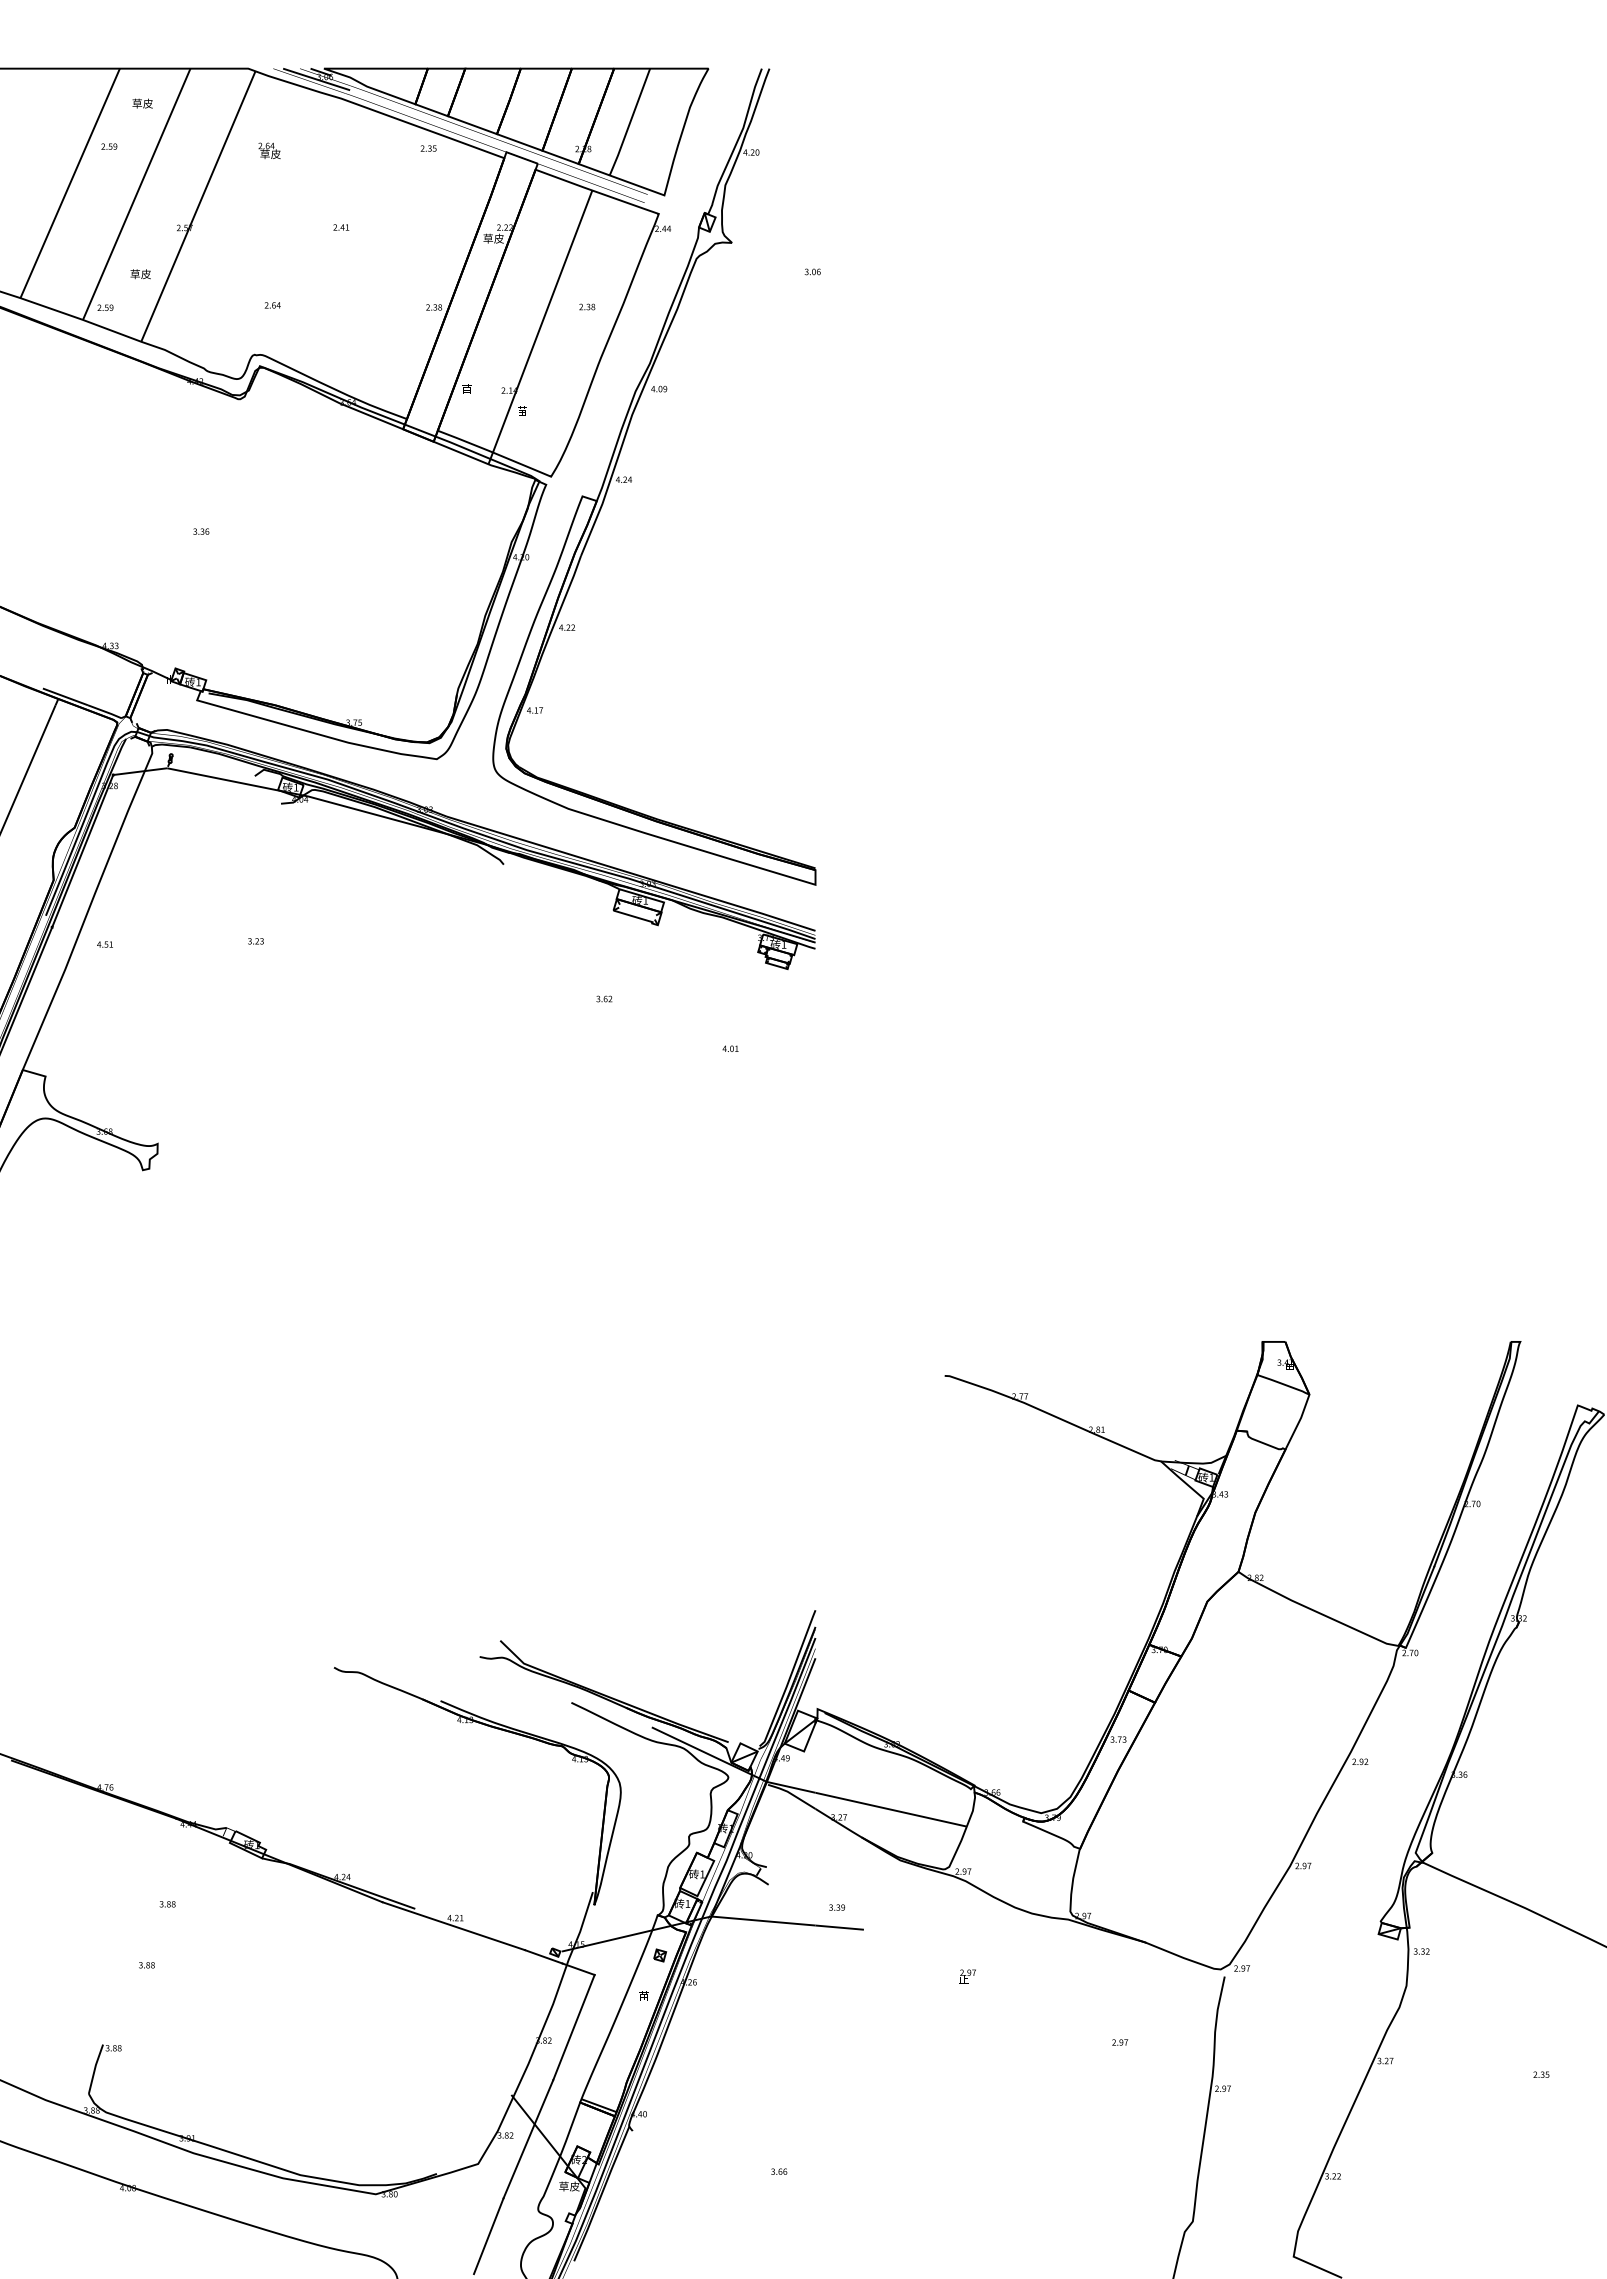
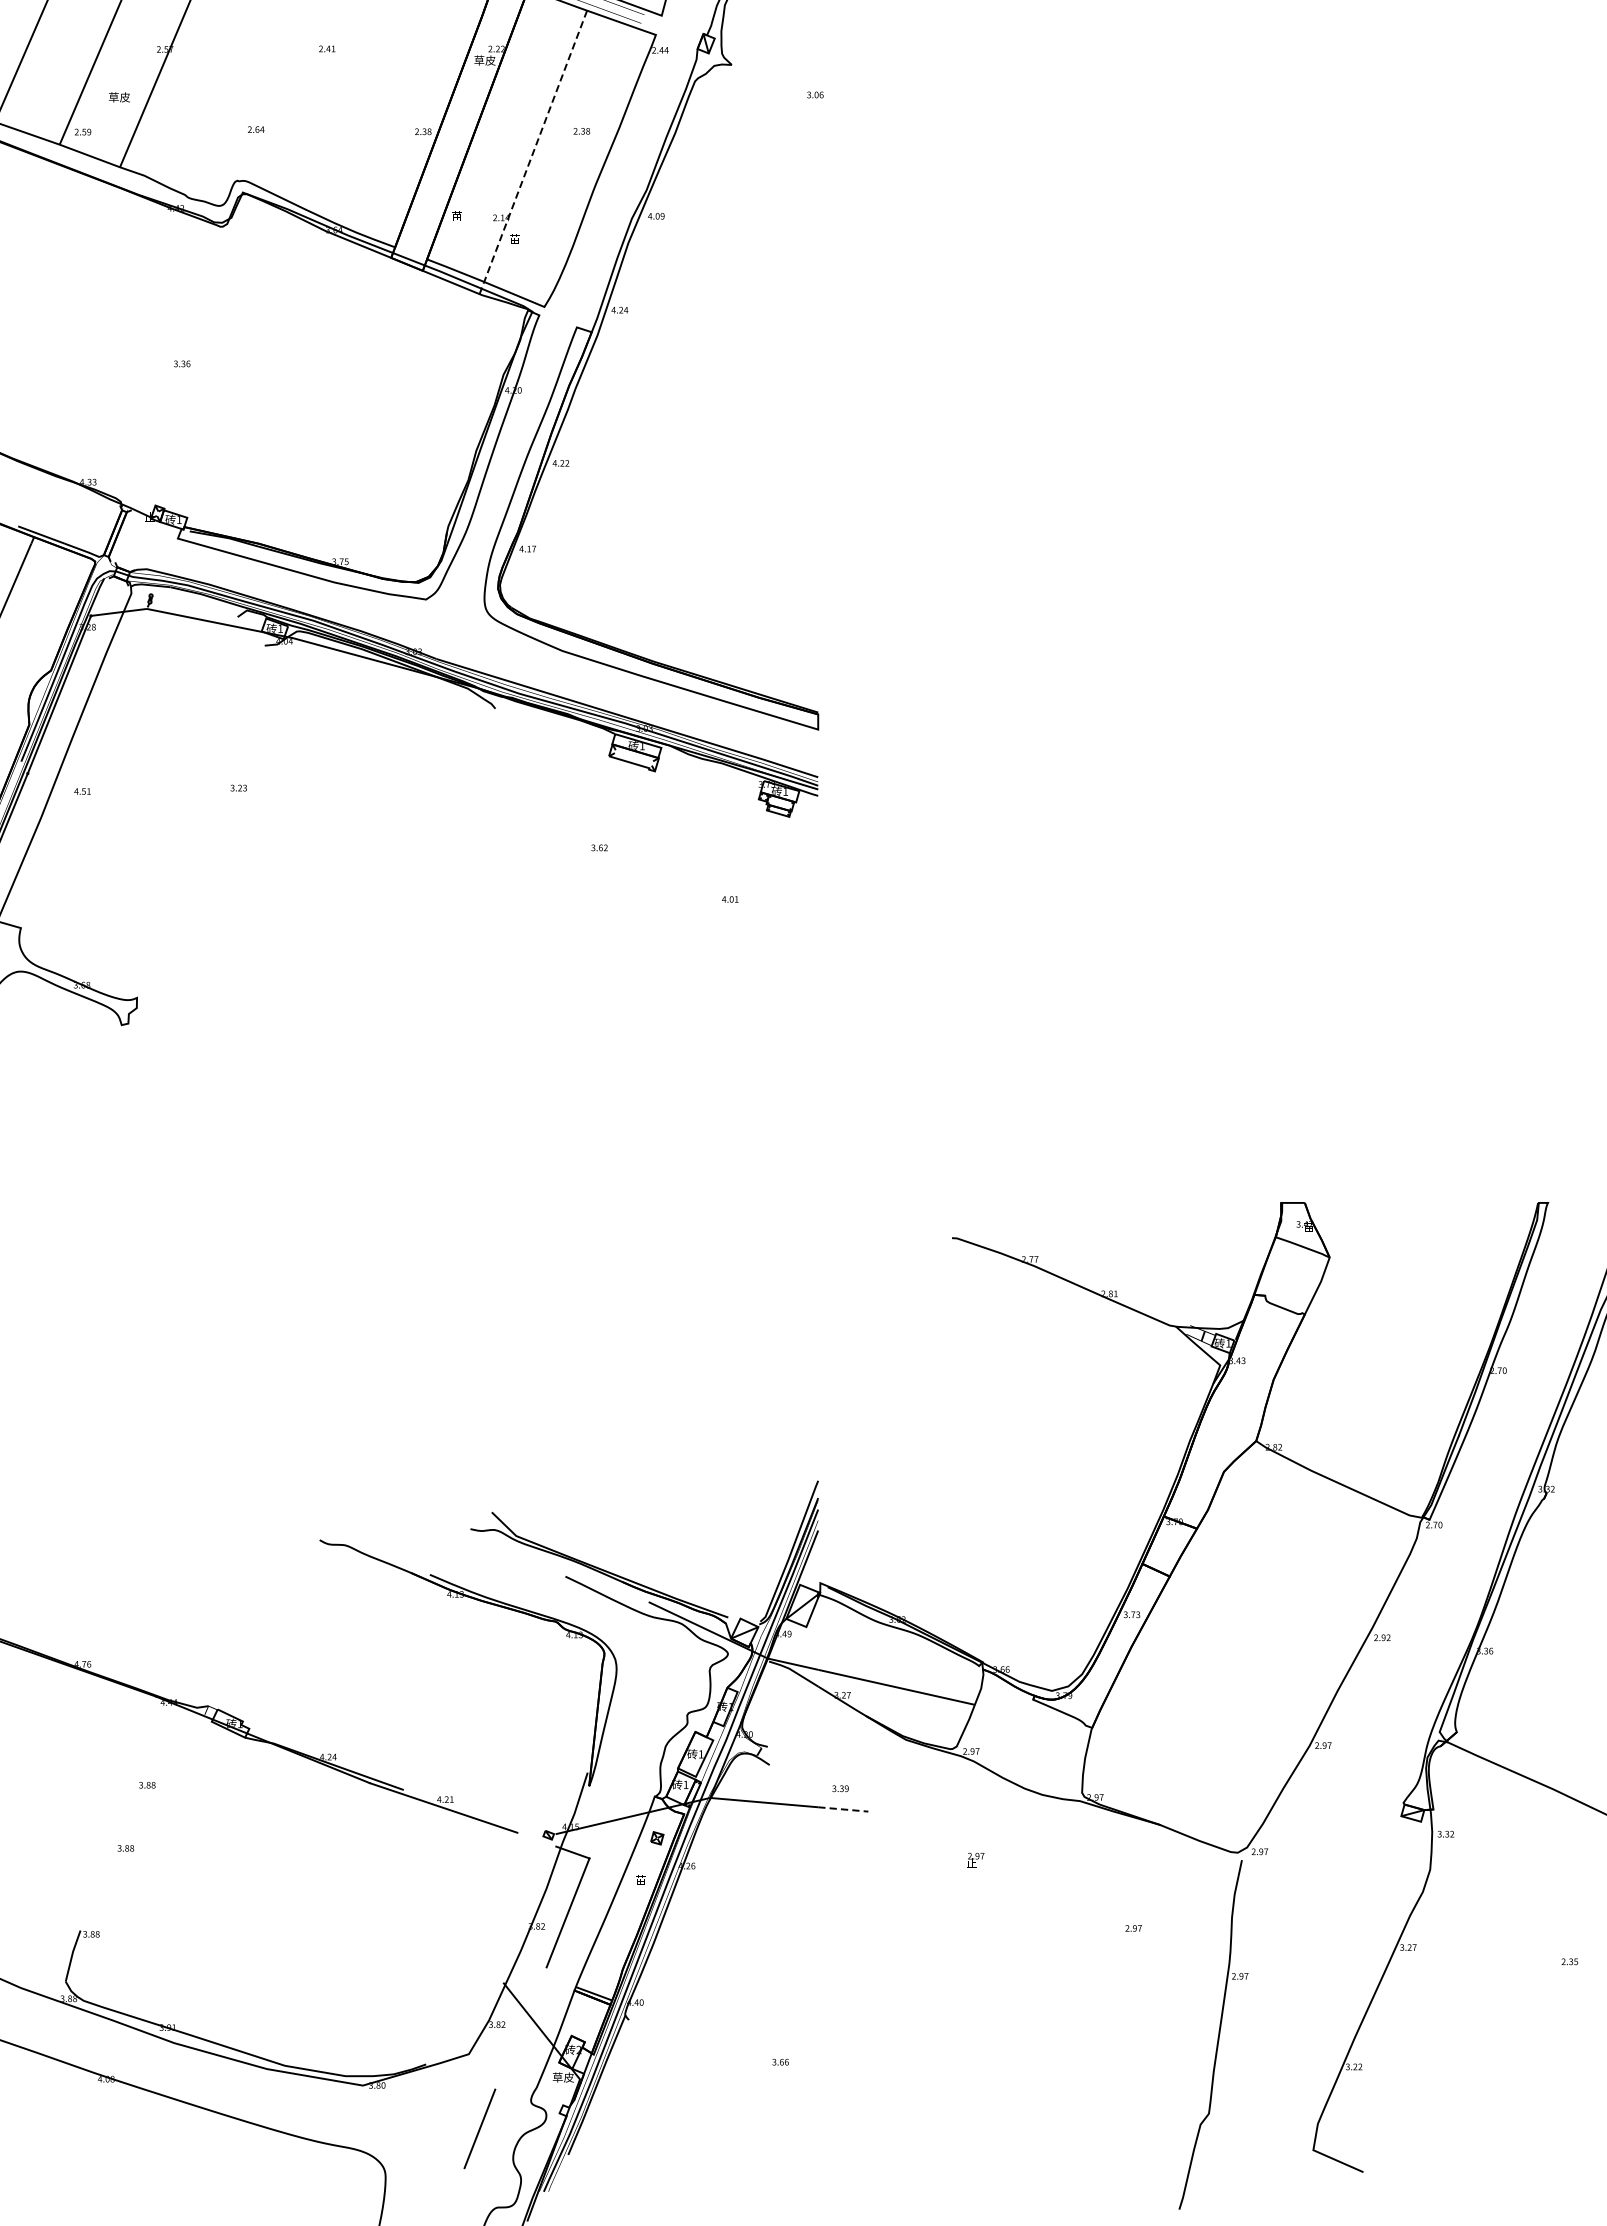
line: (540, 327) -> (533, 152), solid -> dashed
line: (840, 1927) -> (844, 1809), solid -> dashed
line: (543, 1956) -> (536, 1839), removed
line: (528, 2139) -> (521, 2028), removed

